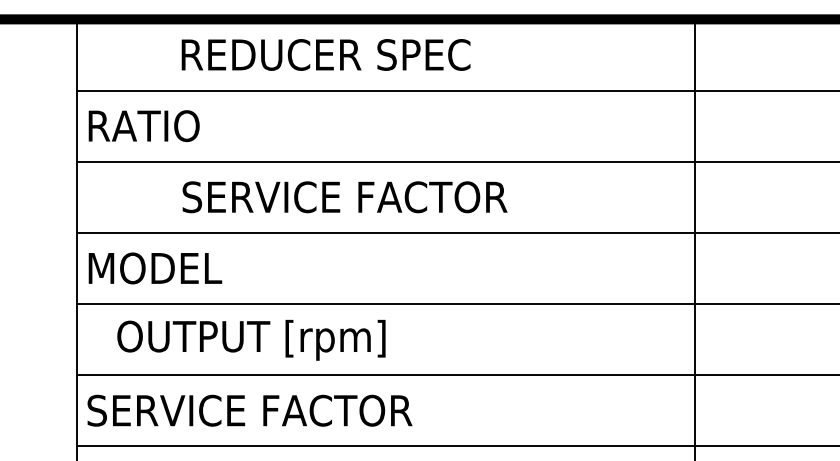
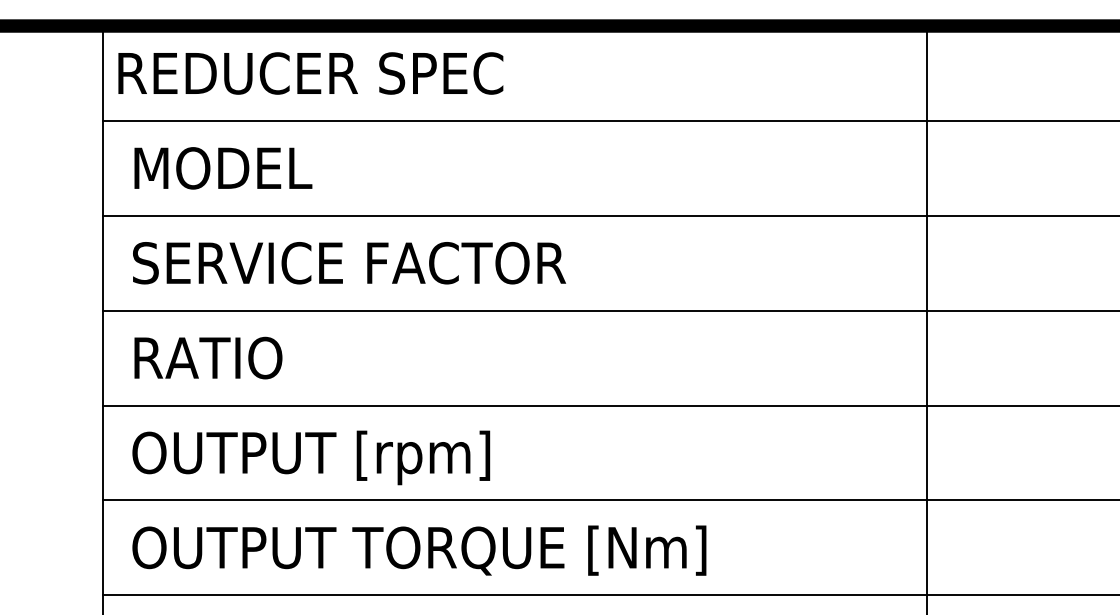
text: (325, 54) -> (310, 72), moved
text: (161, 126) -> (215, 168), RATIO -> MODEL
text: (344, 197) -> (348, 263), moved
text: (155, 268) -> (207, 358), MODEL -> RATIO
text: (251, 340) -> (311, 458), moved
text: (308, 412) -> (411, 550), SERVICE FACTOR -> OUTPUT TORQUE [Nm]

